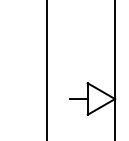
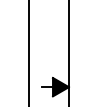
fill: (100, 97) -> (60, 86), added

